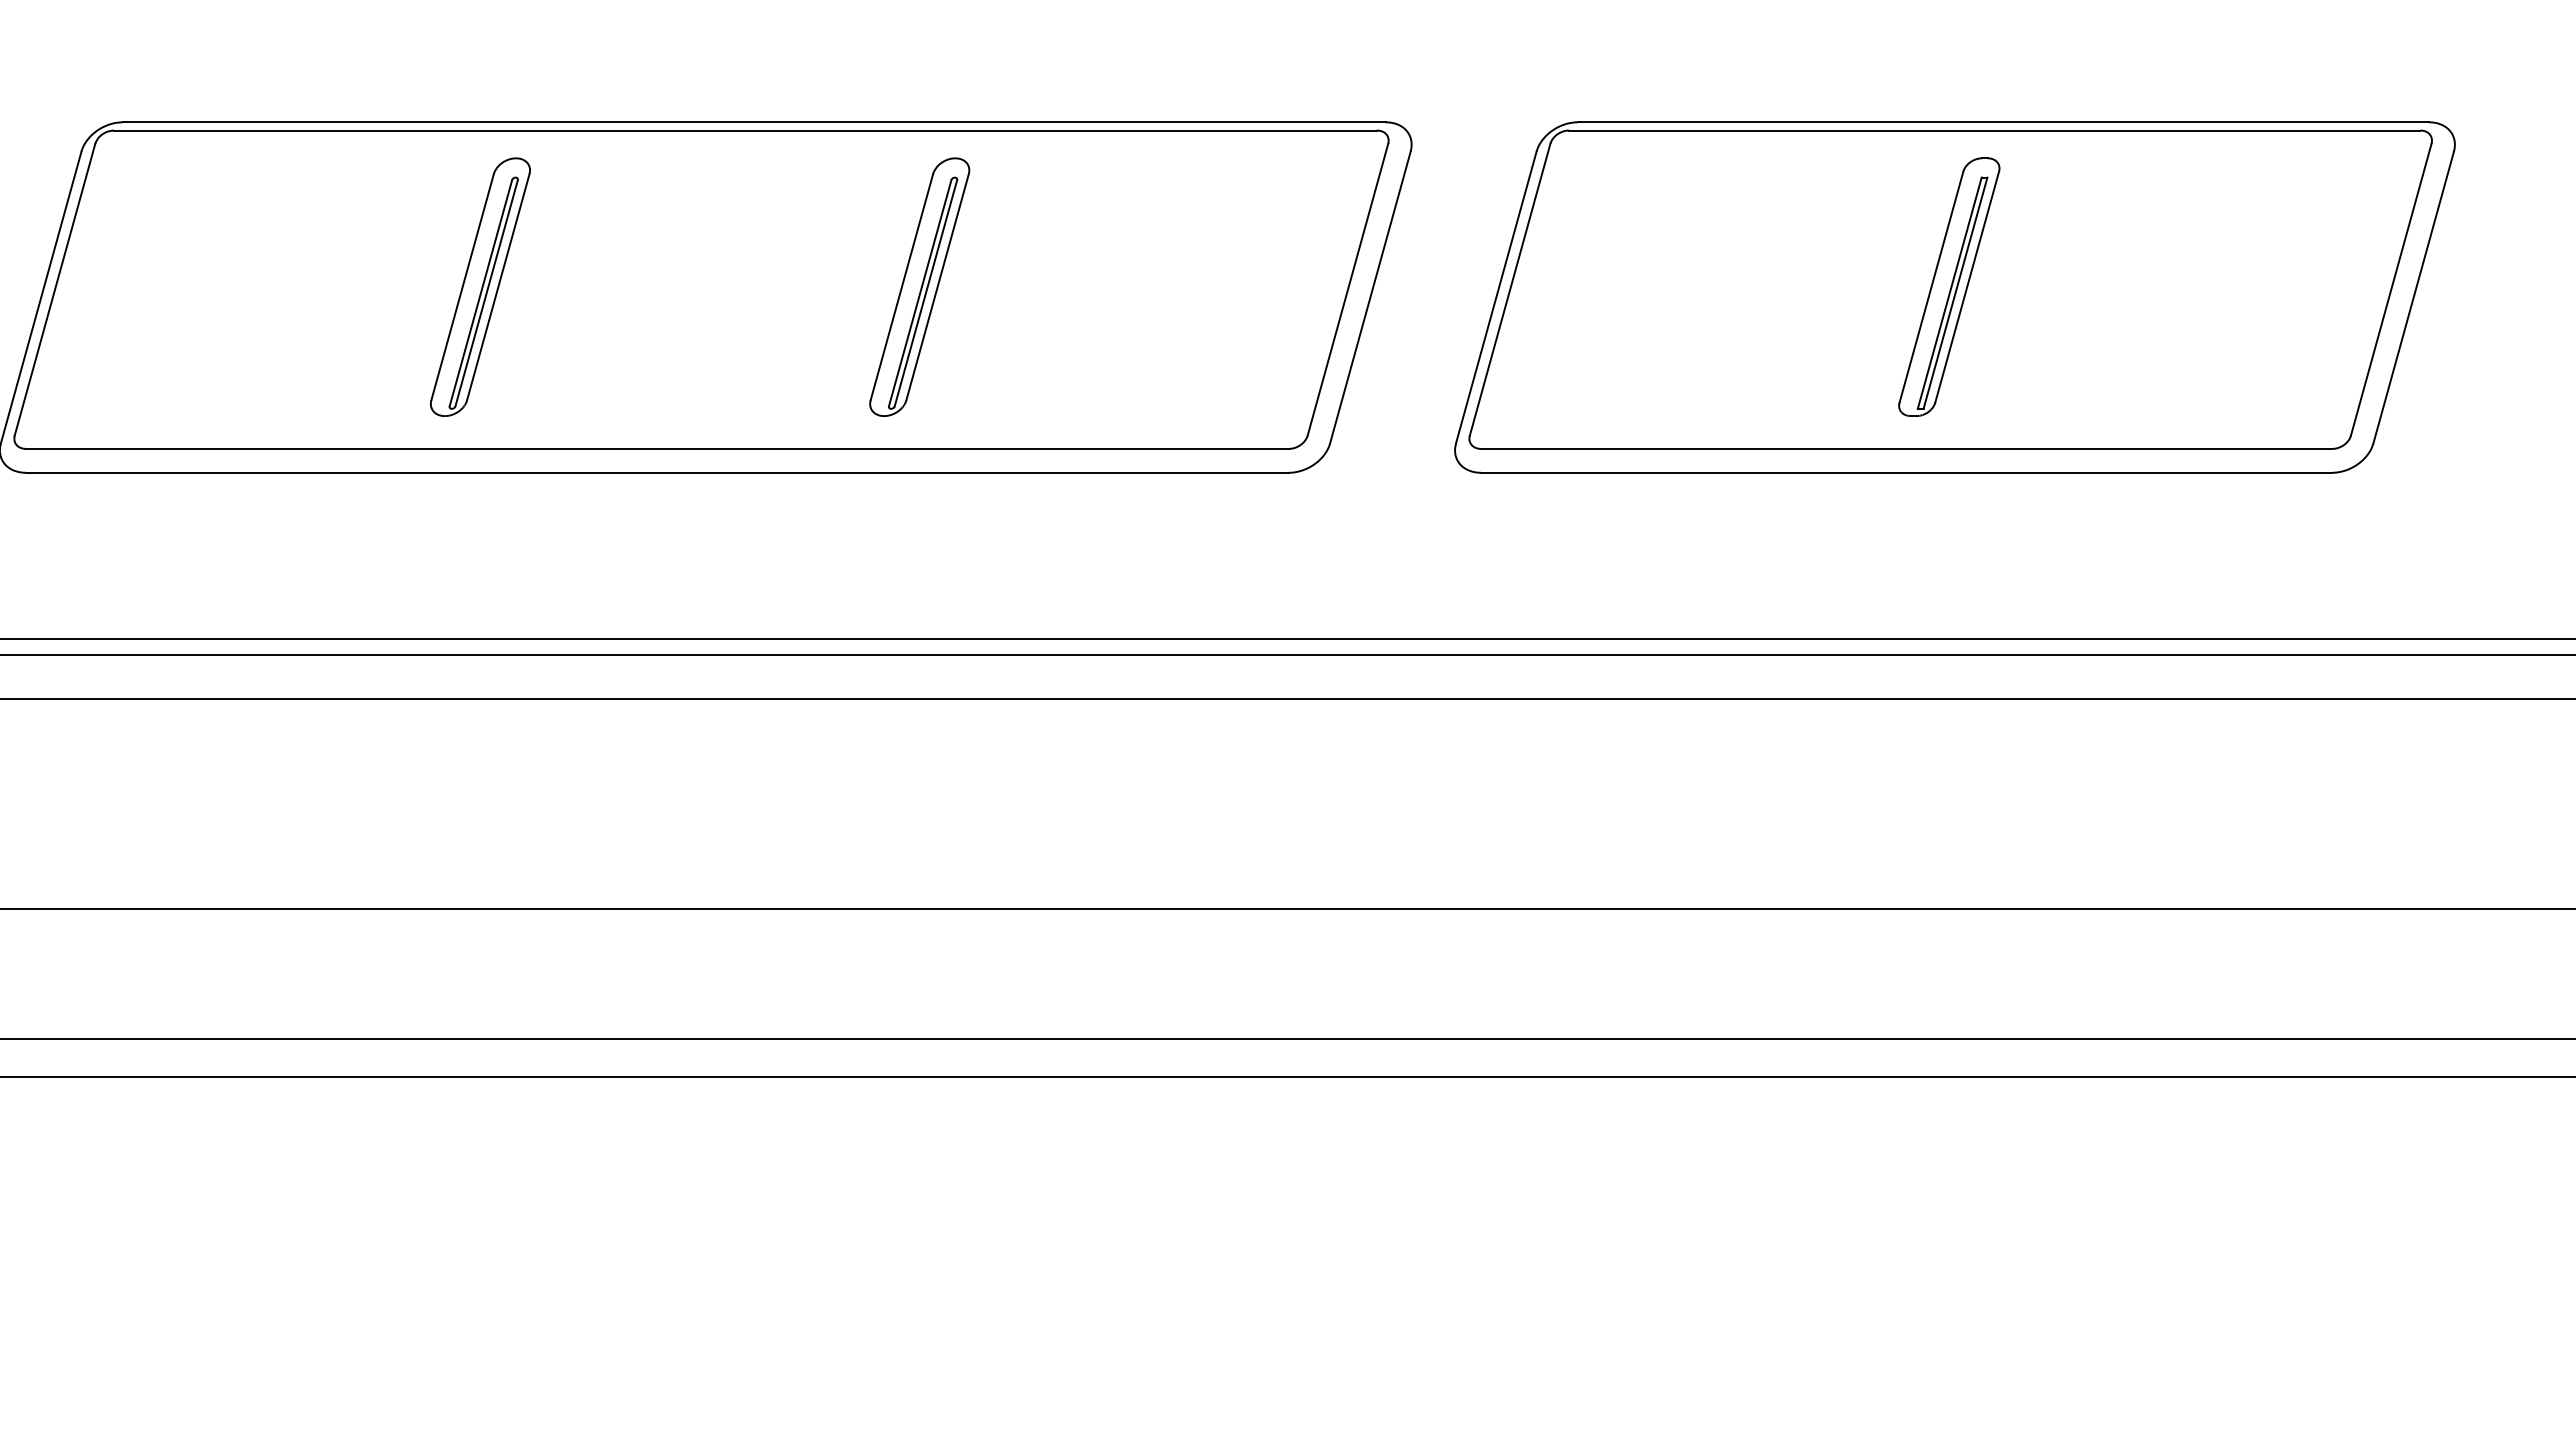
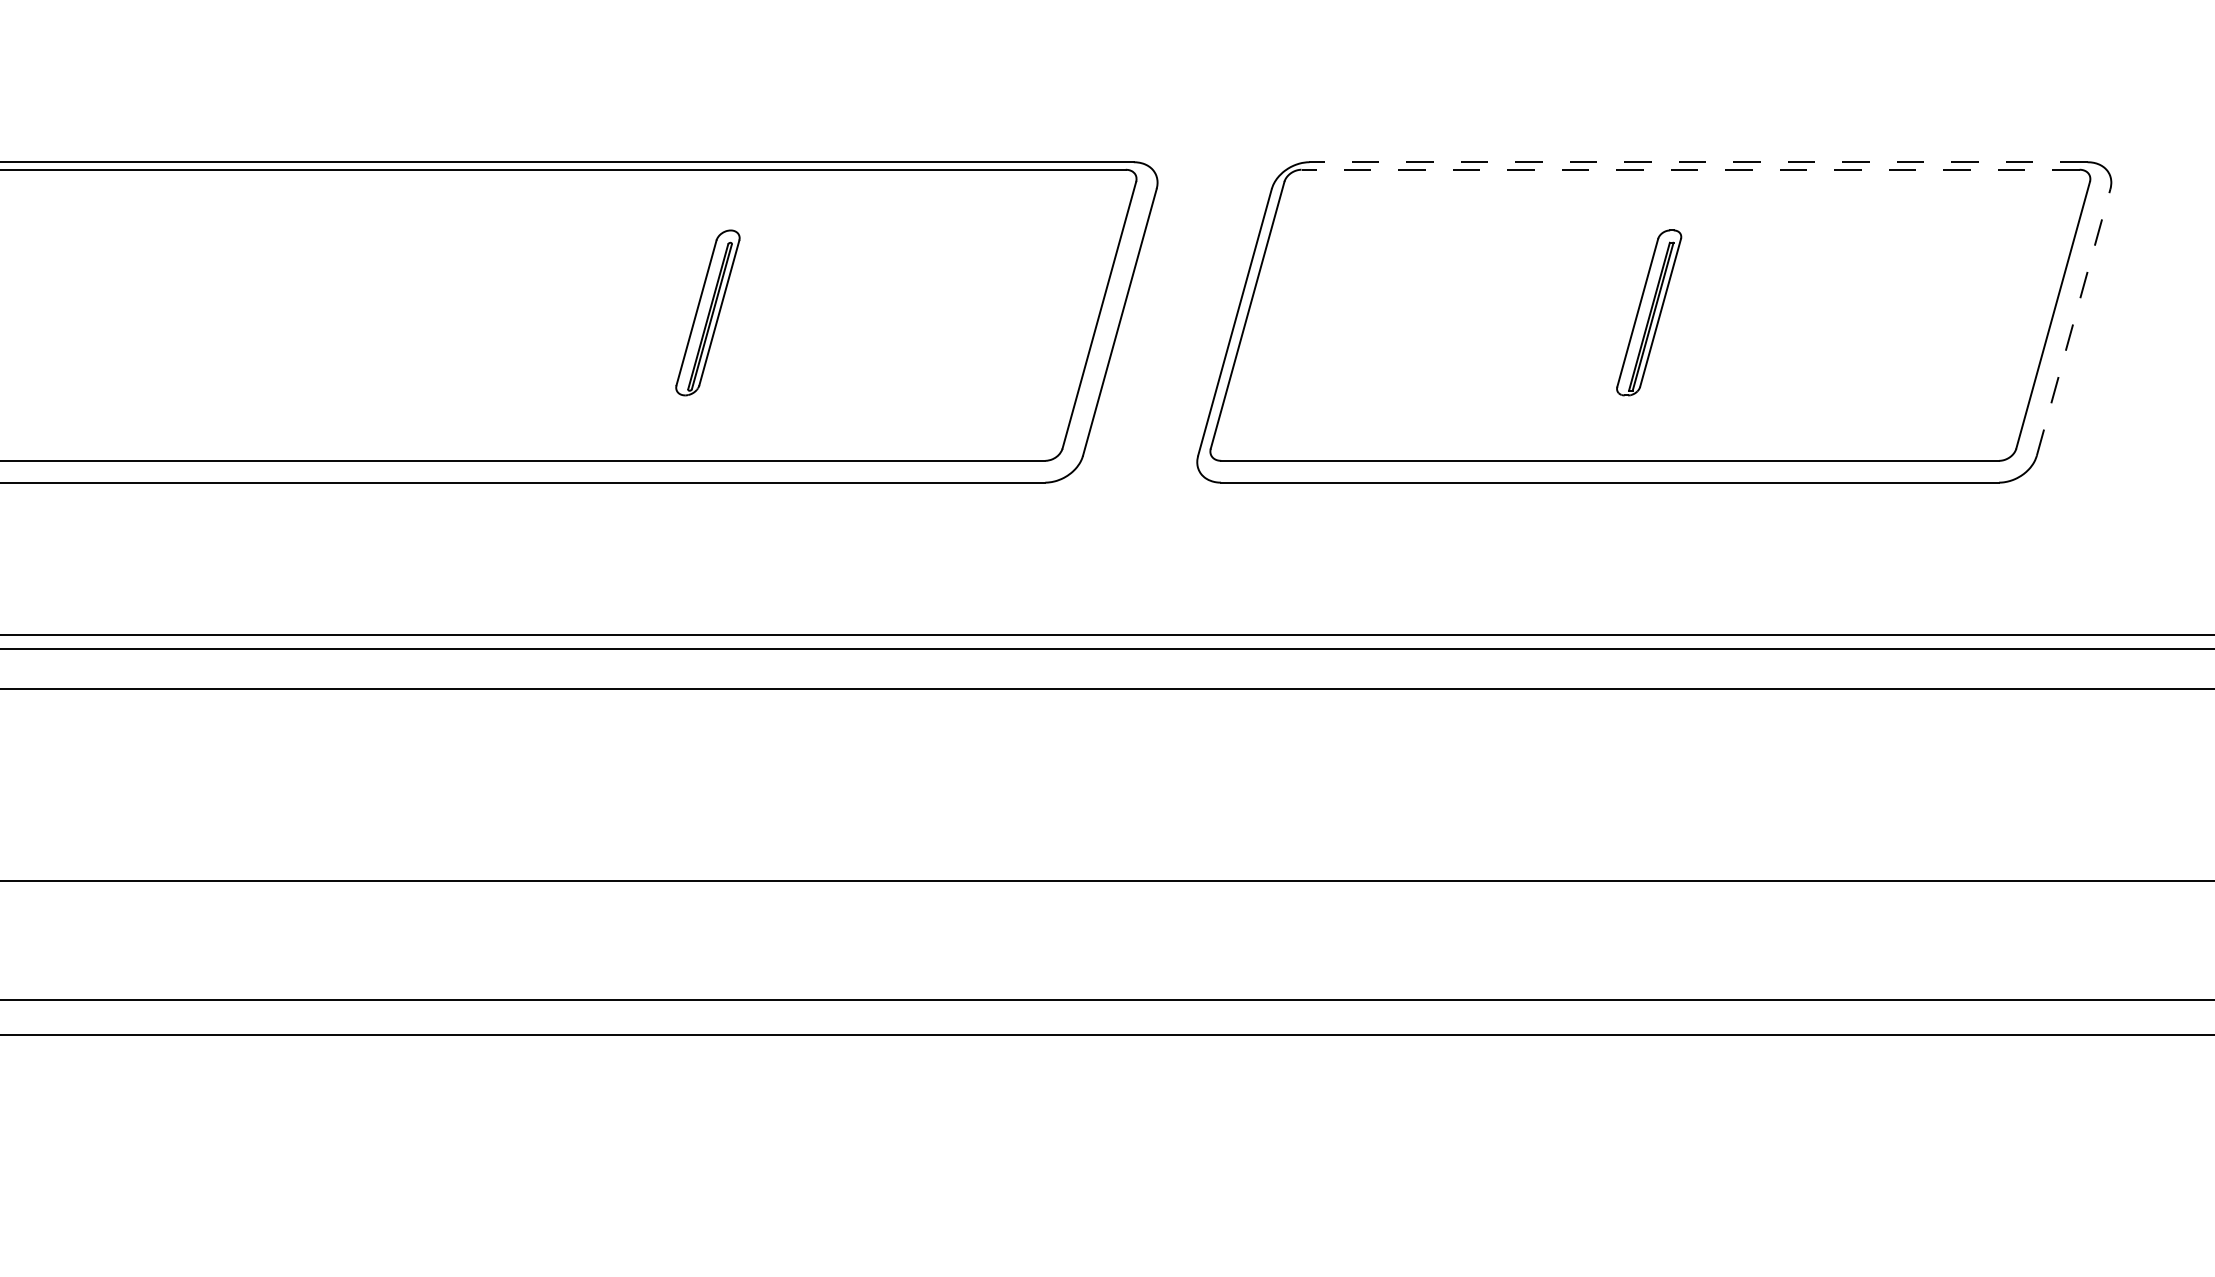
line: (2003, 122) -> (1698, 162), solid -> dashed
line: (1994, 130) -> (1690, 169), solid -> dashed
part: (480, 286) -> (306, 312), removed
part: (919, 286) -> (707, 312), size x0.7
part: (1949, 286) -> (1649, 312), size x0.7
line: (2413, 297) -> (2073, 322), solid -> dashed

